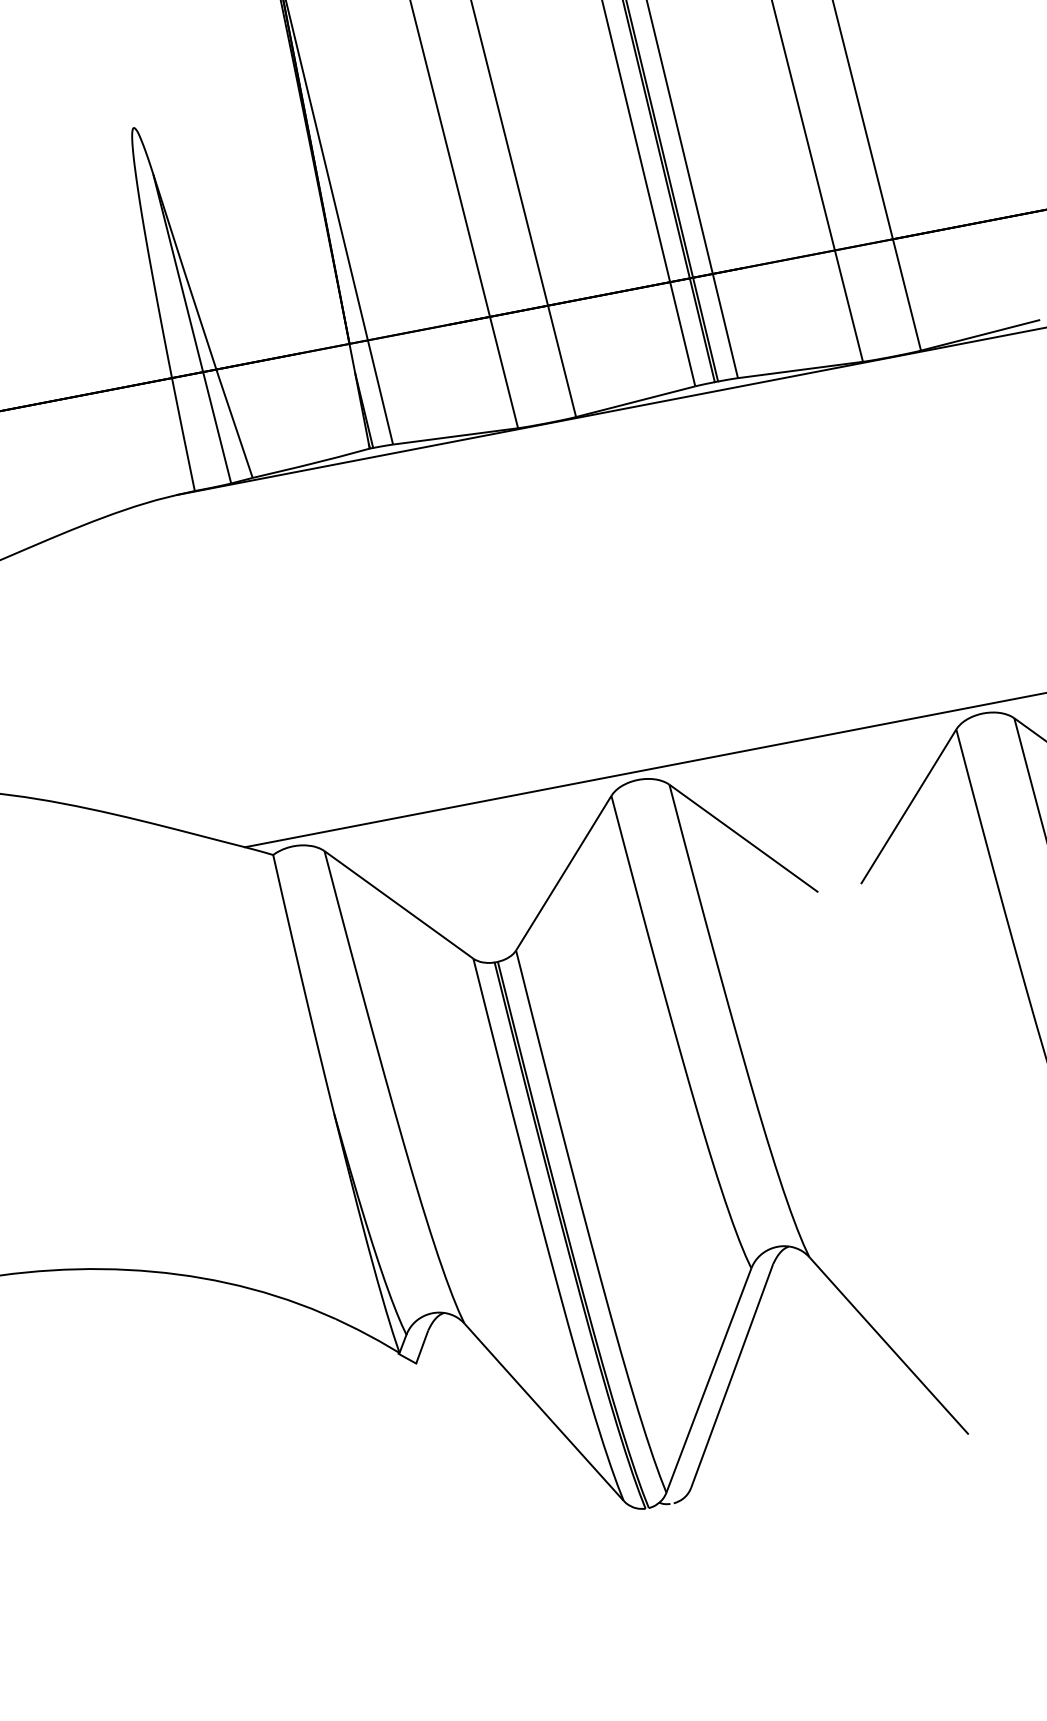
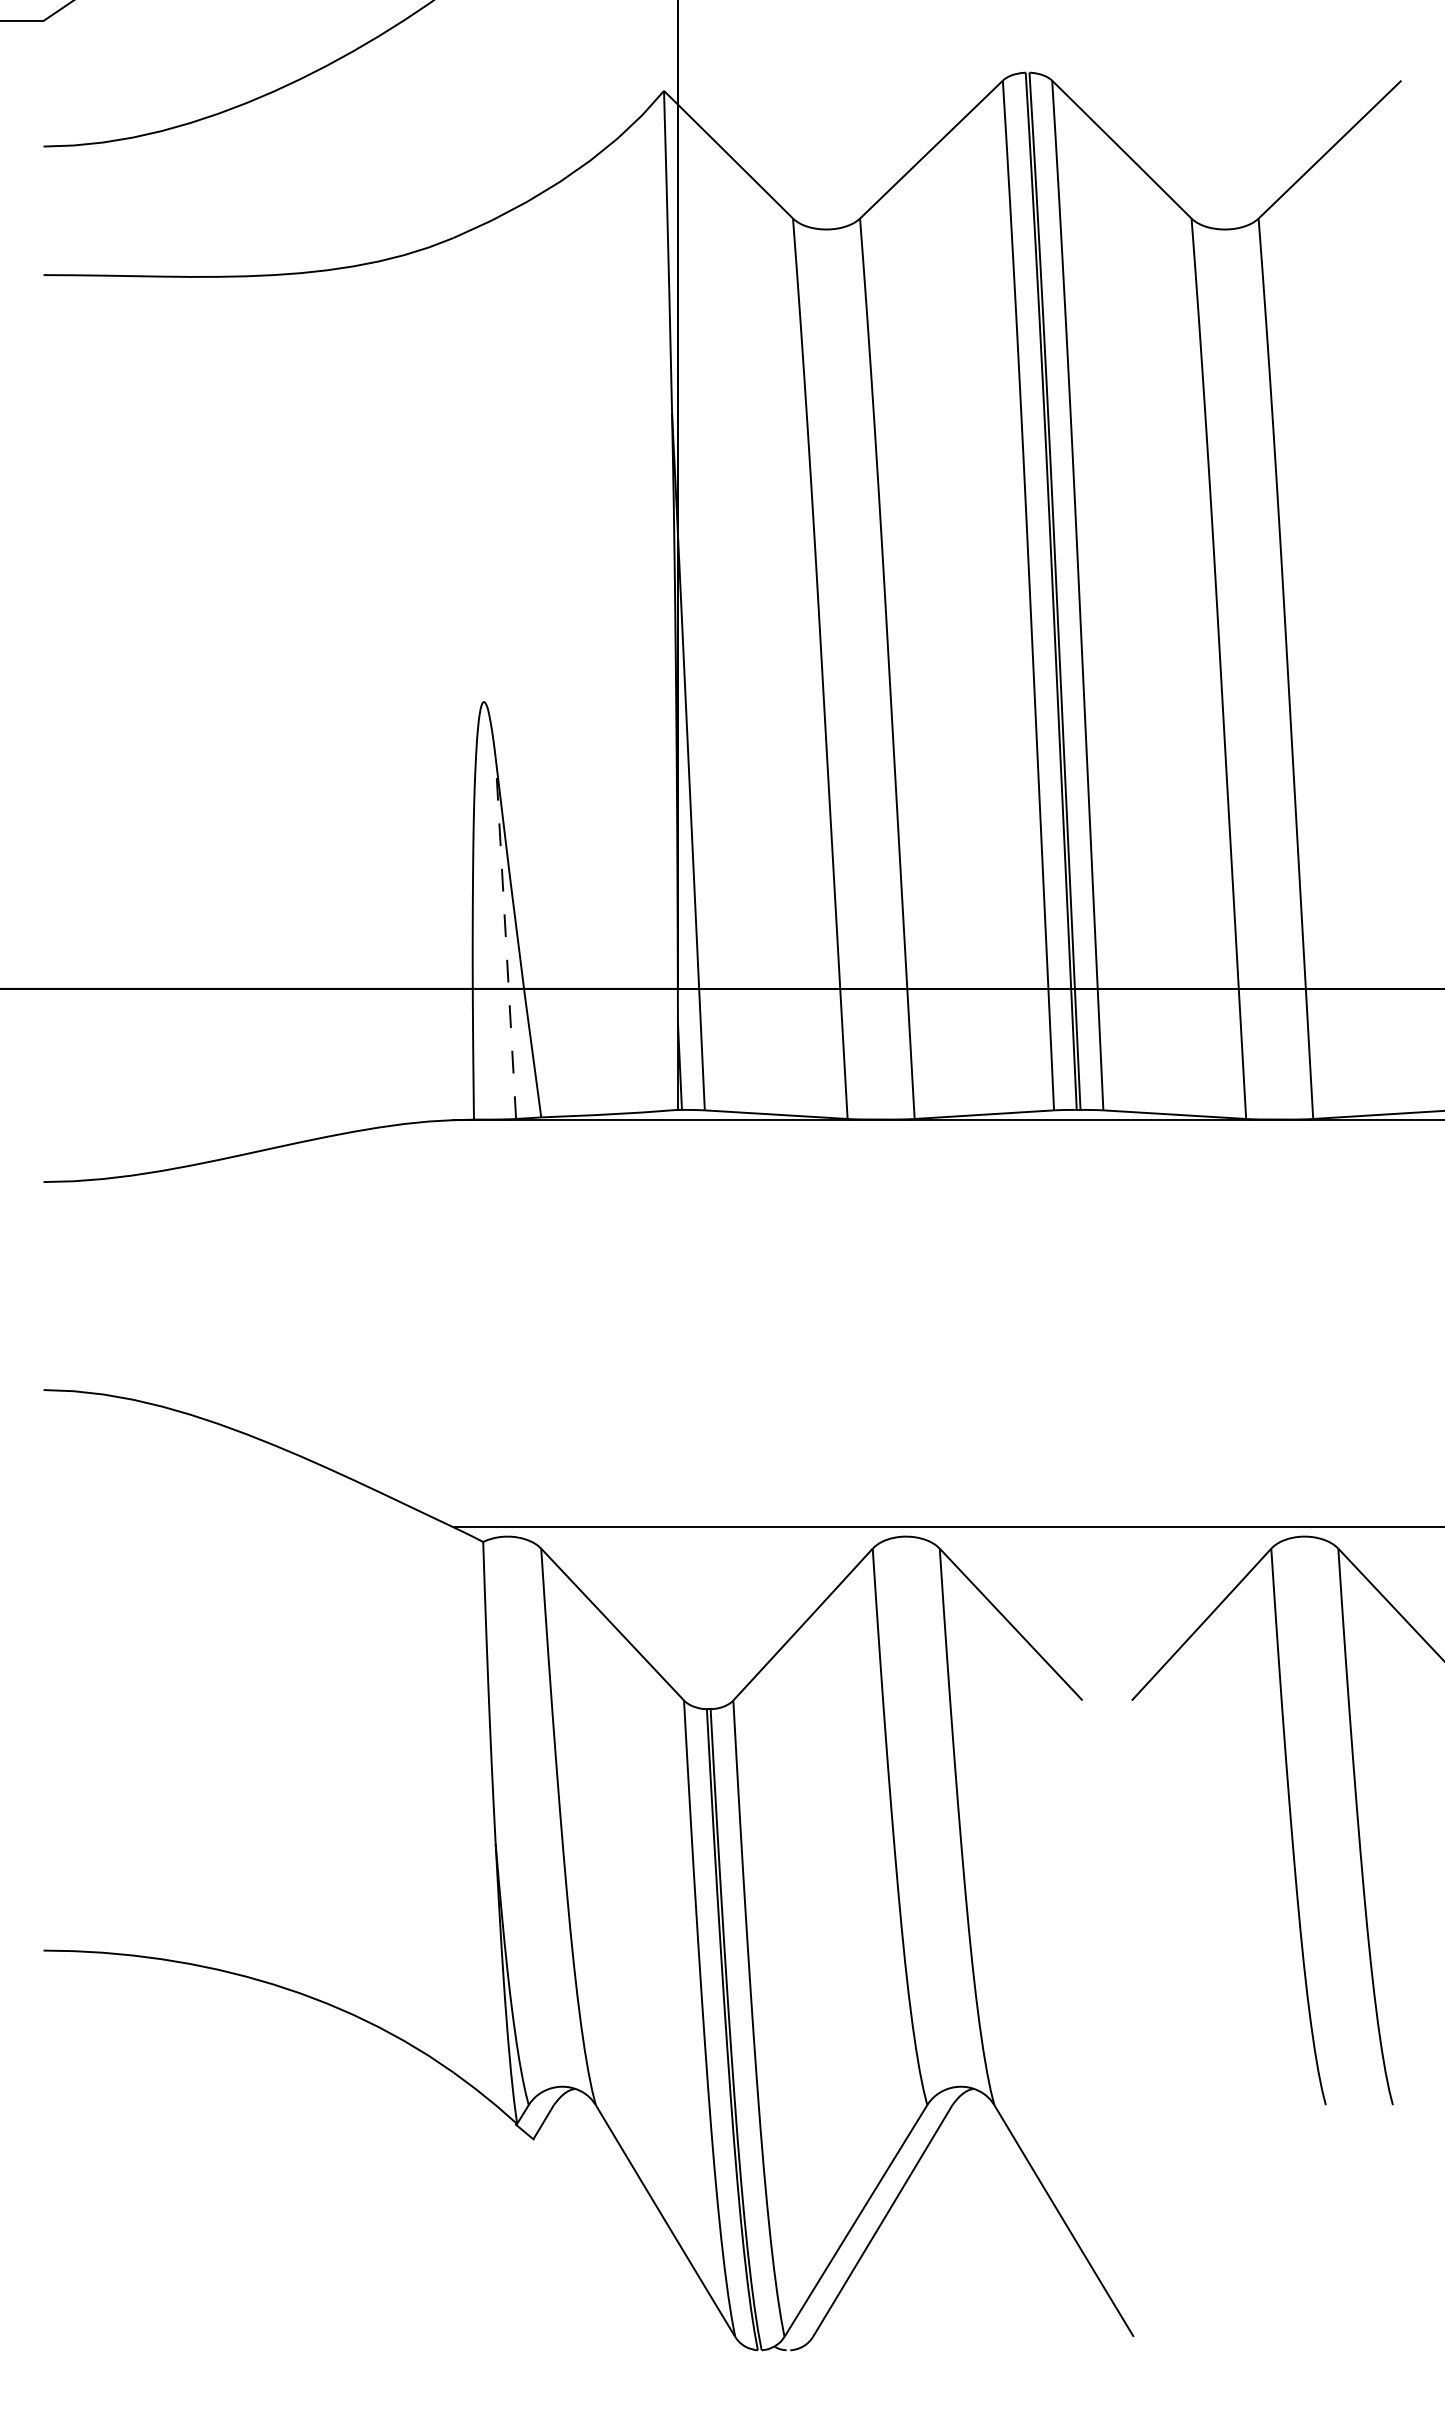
line: (191, 329) -> (505, 938), solid -> dashed

